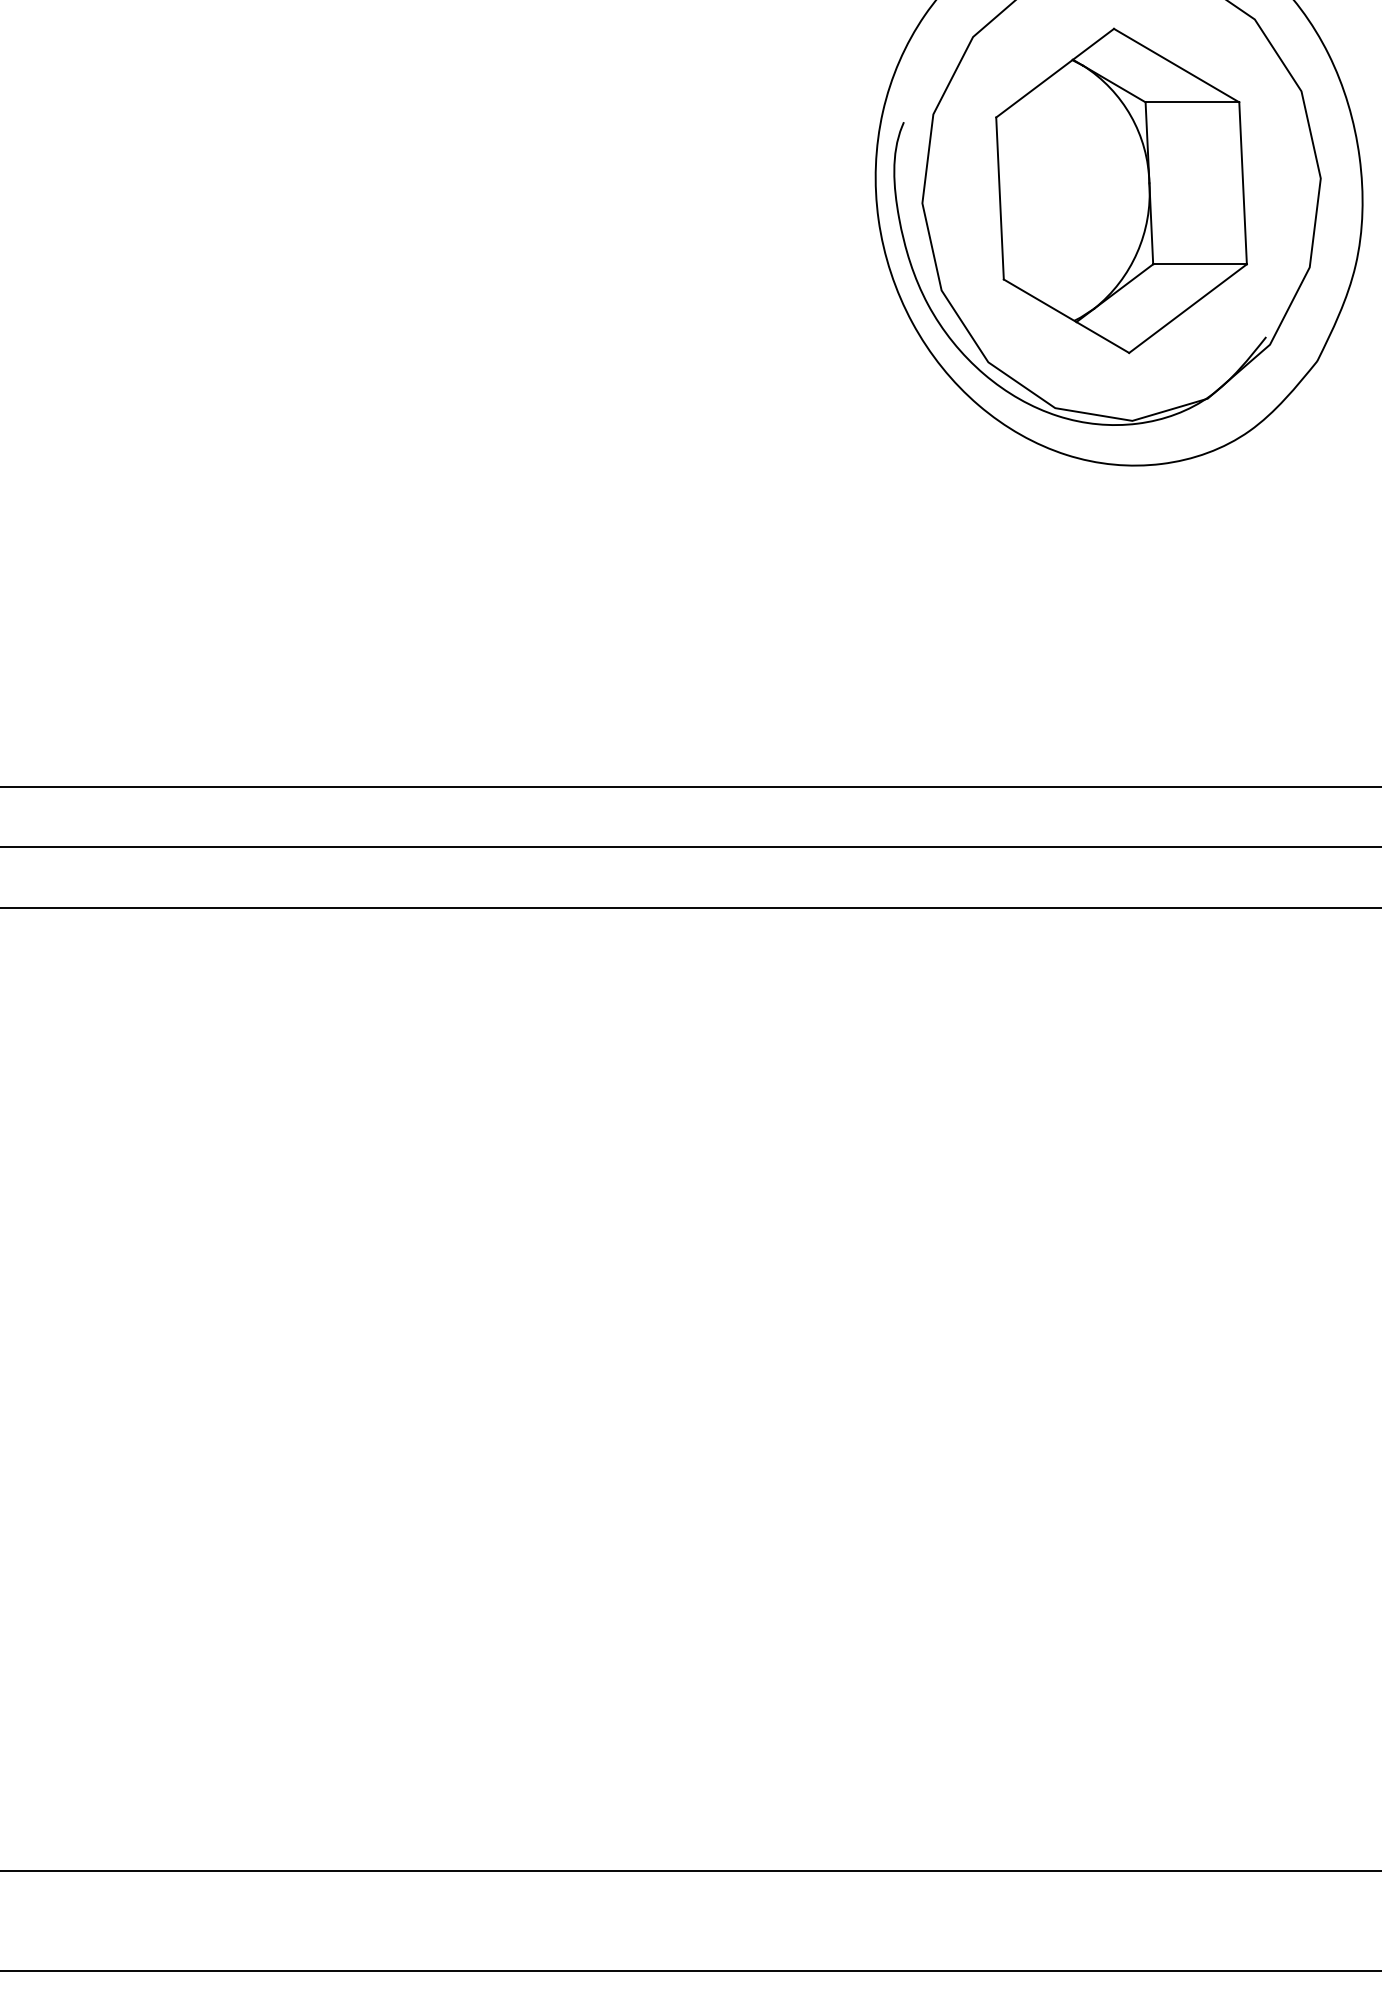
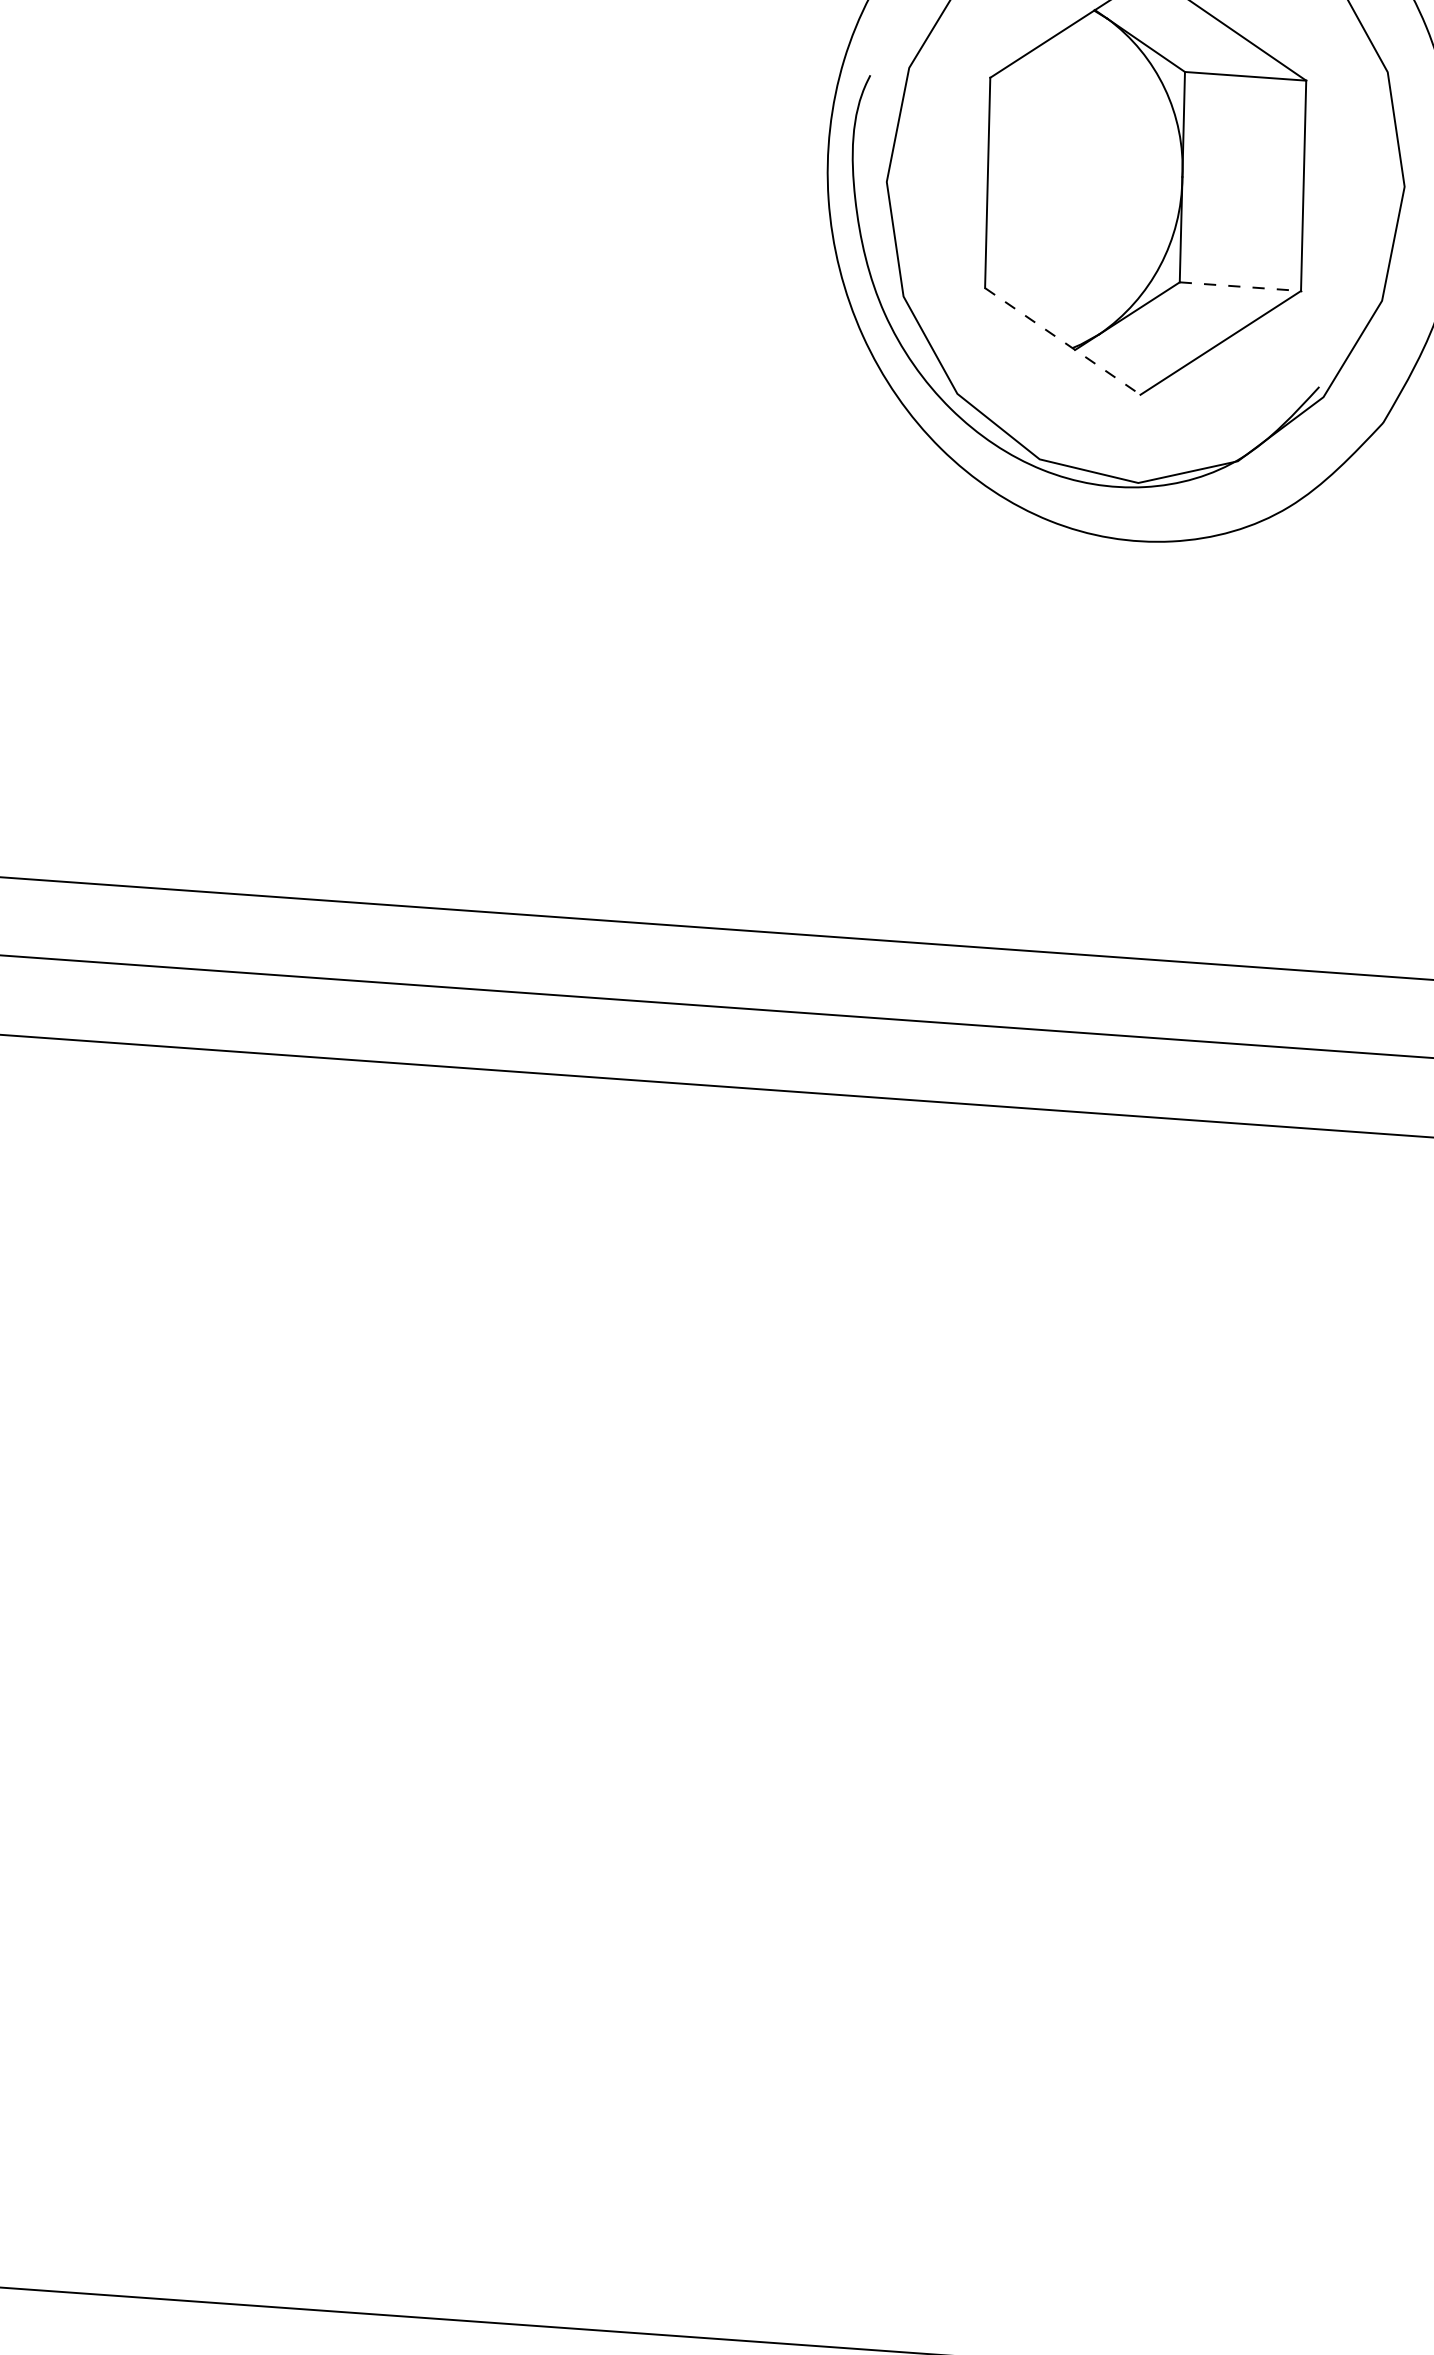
line: (1200, 264) -> (1240, 286), solid -> dashed
line: (1066, 316) -> (1062, 341), solid -> dashed

